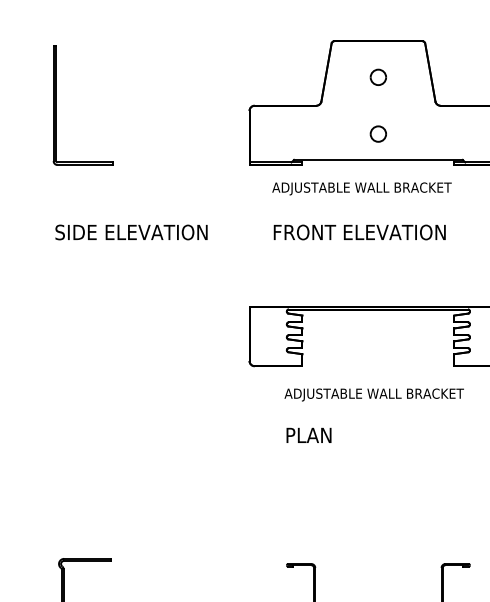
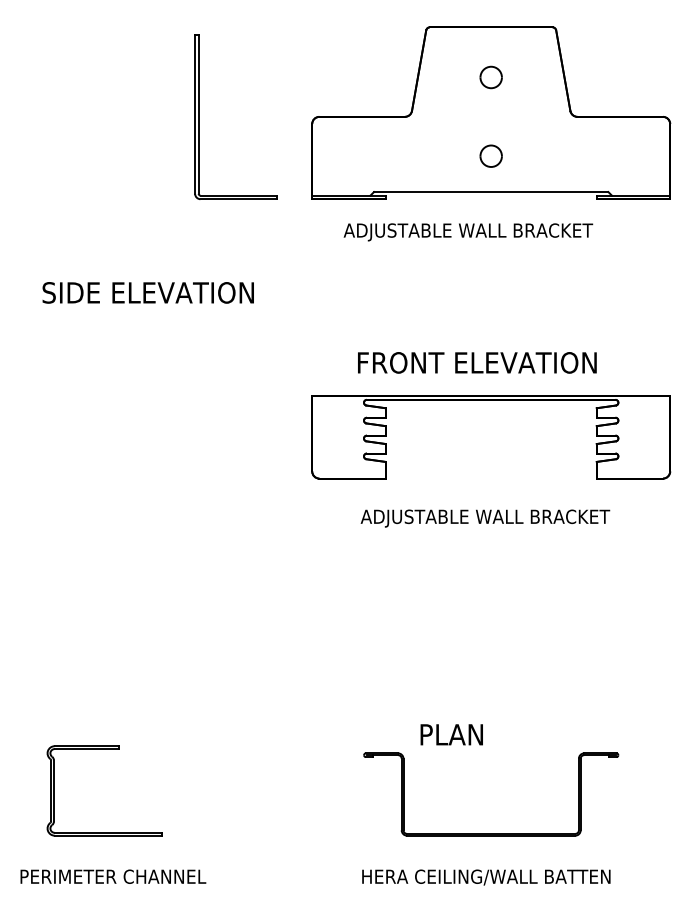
part: (56, 105) -> (199, 116), moved
text: (359, 232) -> (477, 362), moved
text: (308, 435) -> (451, 734), moved

